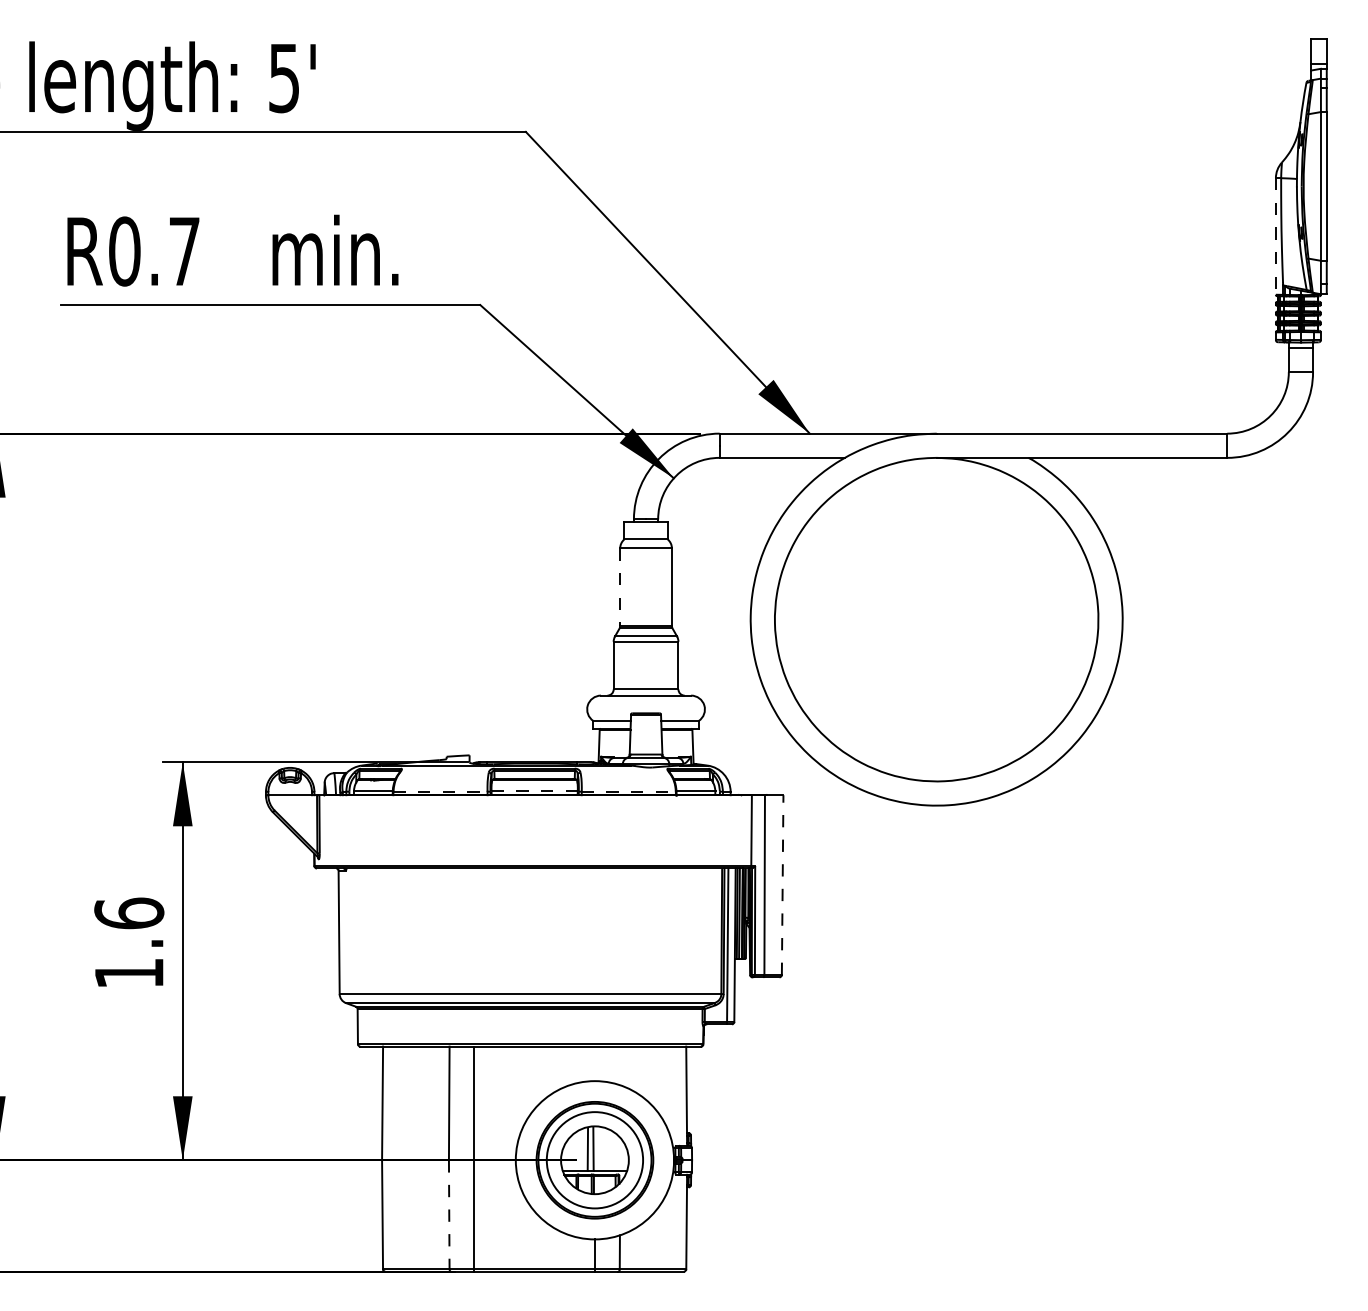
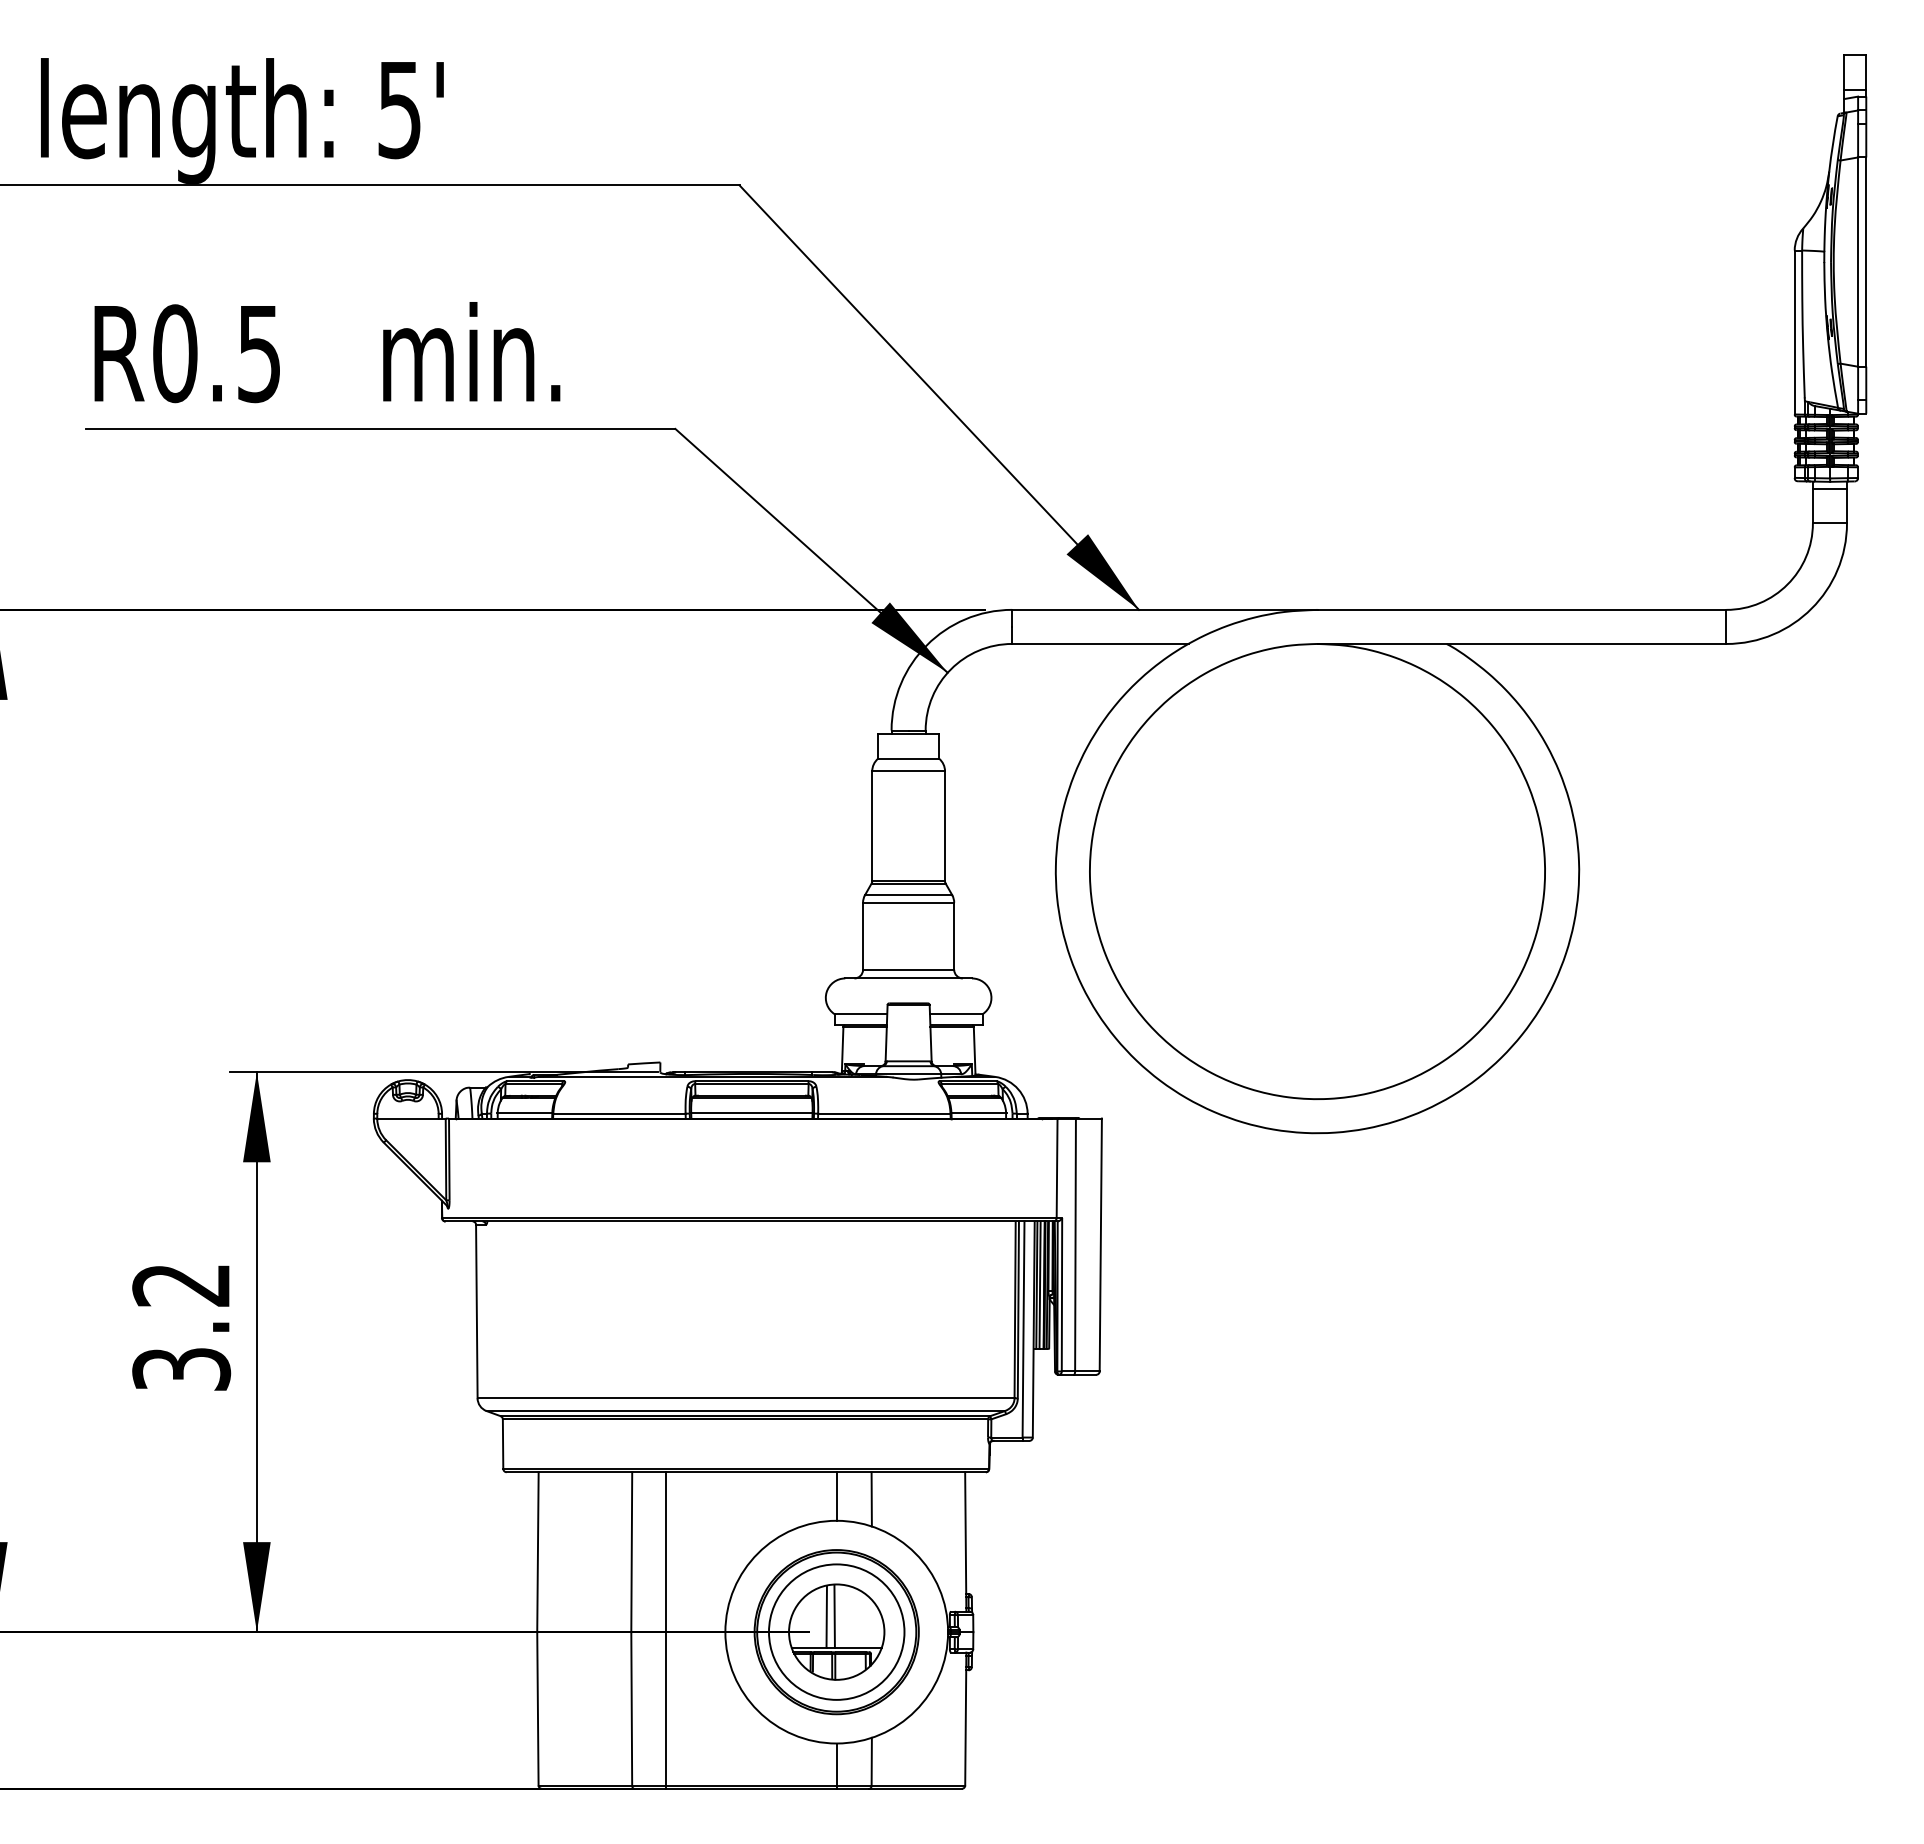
line: (1275, 237) -> (1794, 333), dashed -> solid
text: (184, 252) -> (259, 354), R0.7 -> R0.5
line: (620, 587) -> (872, 826), dashed -> solid
line: (534, 790) -> (751, 1112), dashed -> solid
line: (440, 791) -> (619, 1113), dashed -> solid
line: (628, 791) -> (884, 1113), dashed -> solid
line: (782, 884) -> (1100, 1244), dashed -> solid
text: (129, 943) -> (181, 1326), 1.6 -> 3.2
line: (595, 1063) -> (837, 1496), added
line: (619, 1065) -> (871, 1499), added
line: (449, 1214) -> (631, 1708), dashed -> solid

